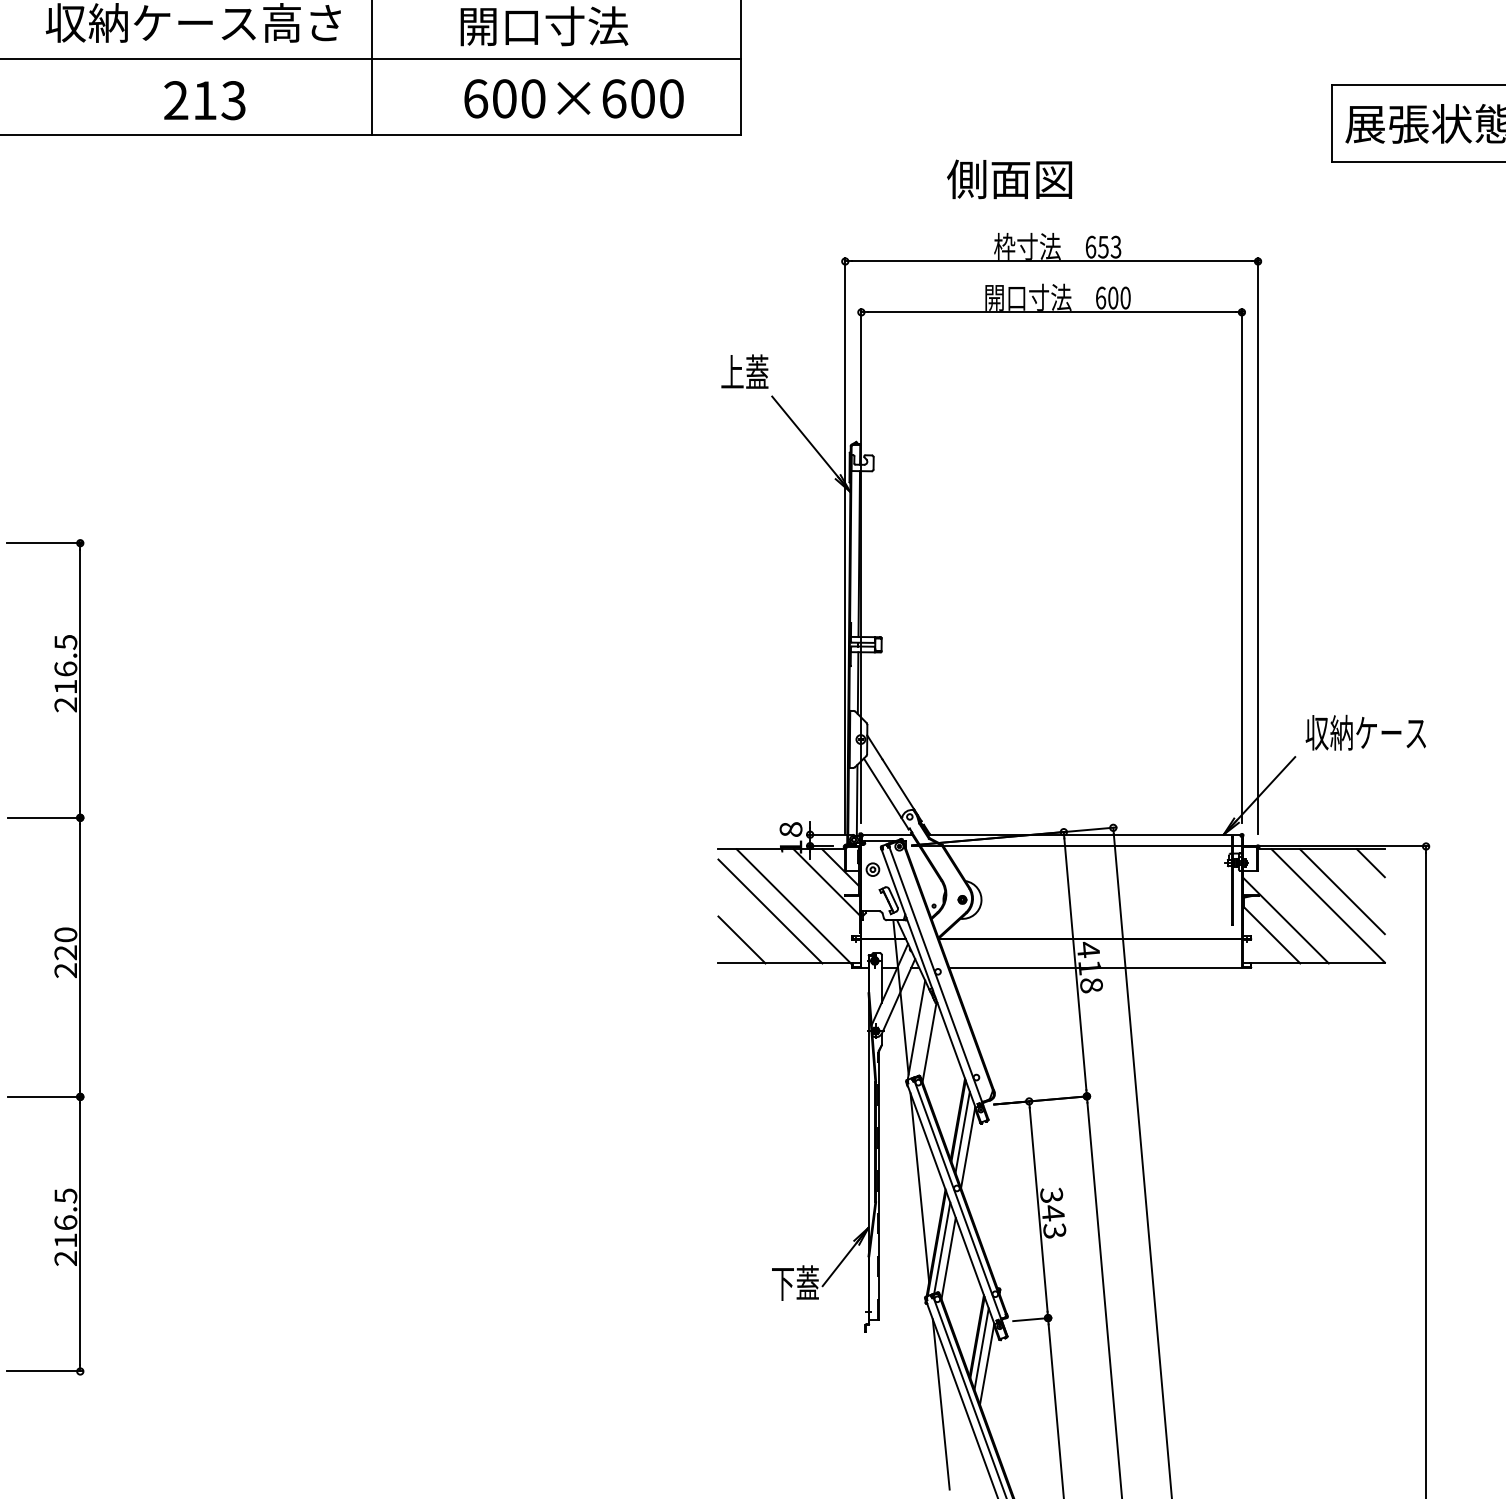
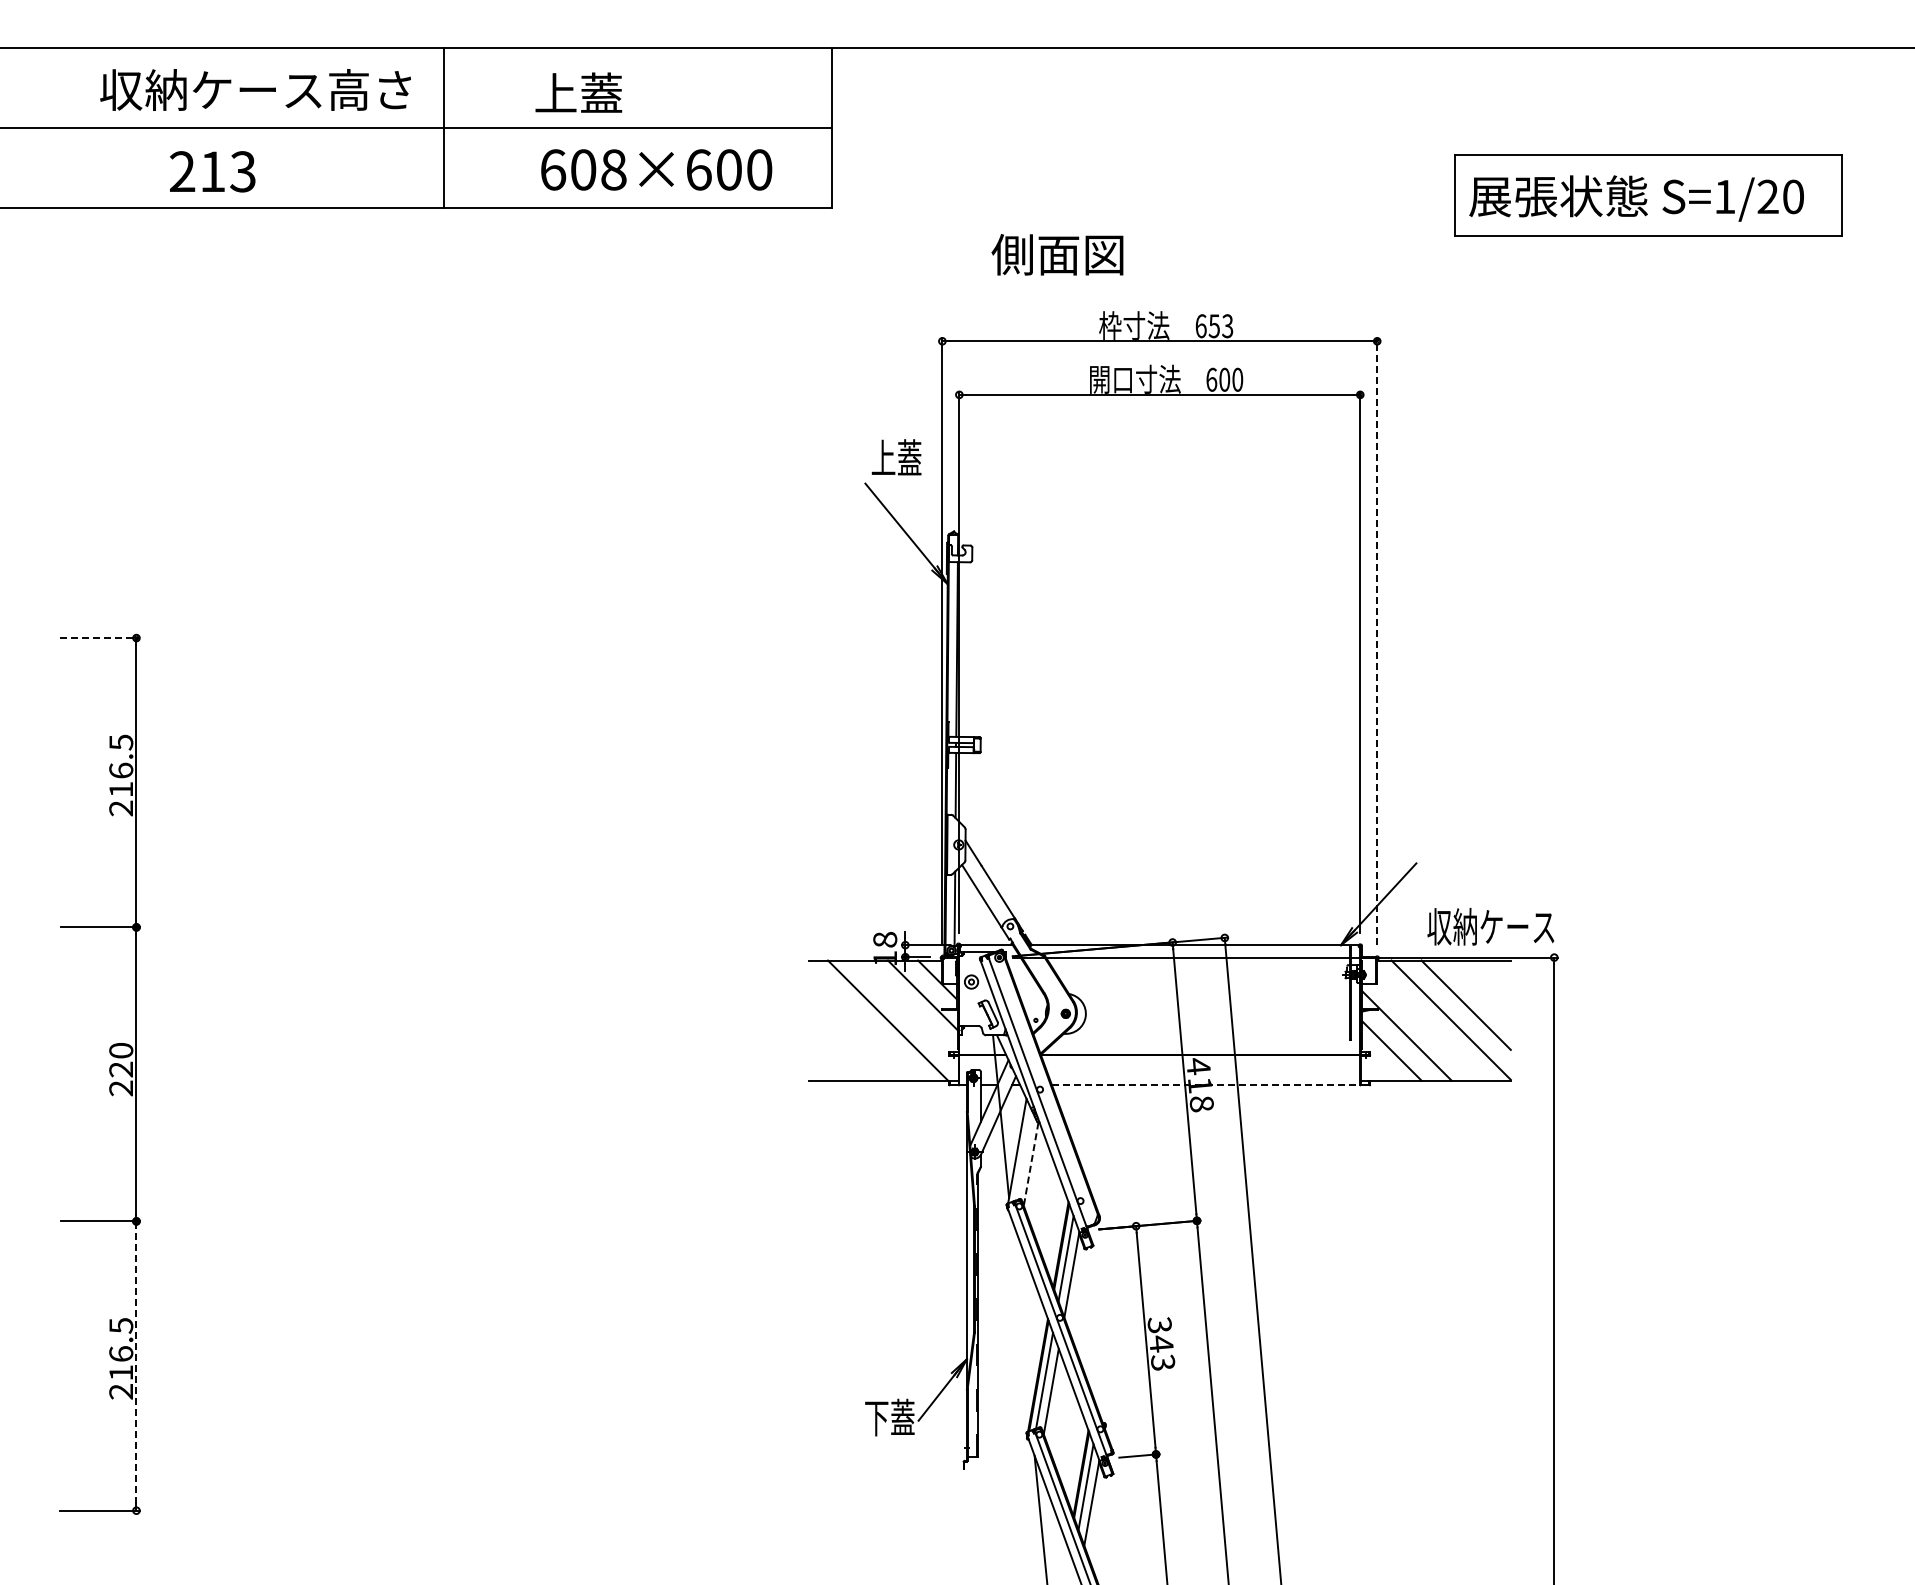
text: (543, 26) -> (624, 93), 開口寸法 -> 上蓋
text: (533, 98) -> (613, 169), 600×600 -> 608×600
text: (204, 100) -> (212, 171), moved
text: (1009, 179) -> (1057, 254), moved
text: (744, 371) -> (896, 457), moved
line: (46, 543) -> (100, 638), solid -> dashed
line: (1258, 545) -> (1377, 640), solid -> dashed
text: (1365, 732) -> (1490, 926), moved
line: (1370, 862) -> (1495, 974), removed
line: (770, 910) -> (863, 1025), removed
line: (741, 939) -> (833, 1055), removed
line: (1100, 967) -> (1211, 1085), solid -> dashed
line: (929, 1042) -> (1031, 1164), solid -> dashed
line: (919, 1187) -> (1020, 1316), removed
line: (80, 1234) -> (136, 1366), solid -> dashed

